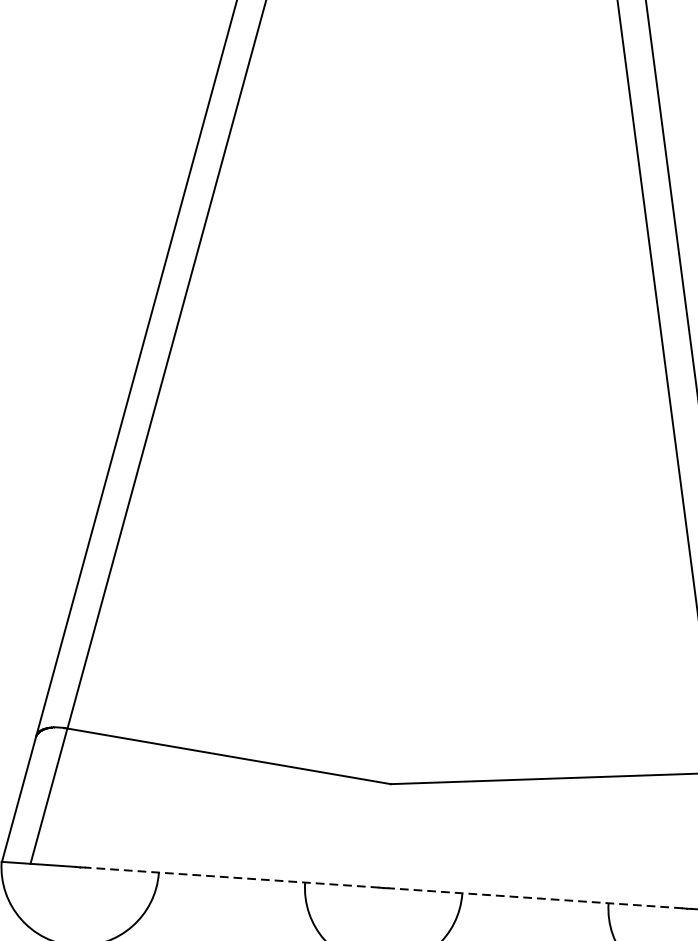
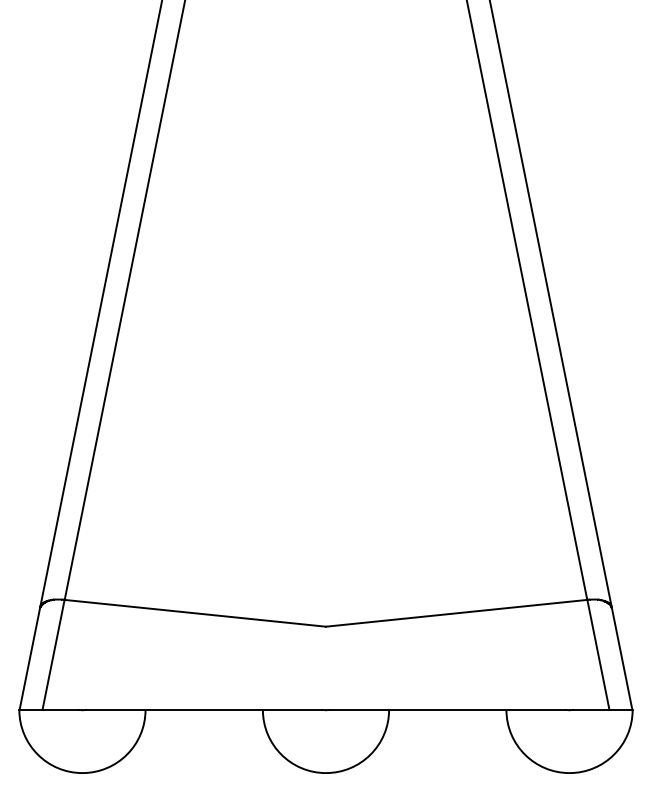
line: (231, 876) -> (203, 709), dashed -> solid
line: (535, 897) -> (447, 709), dashed -> solid

